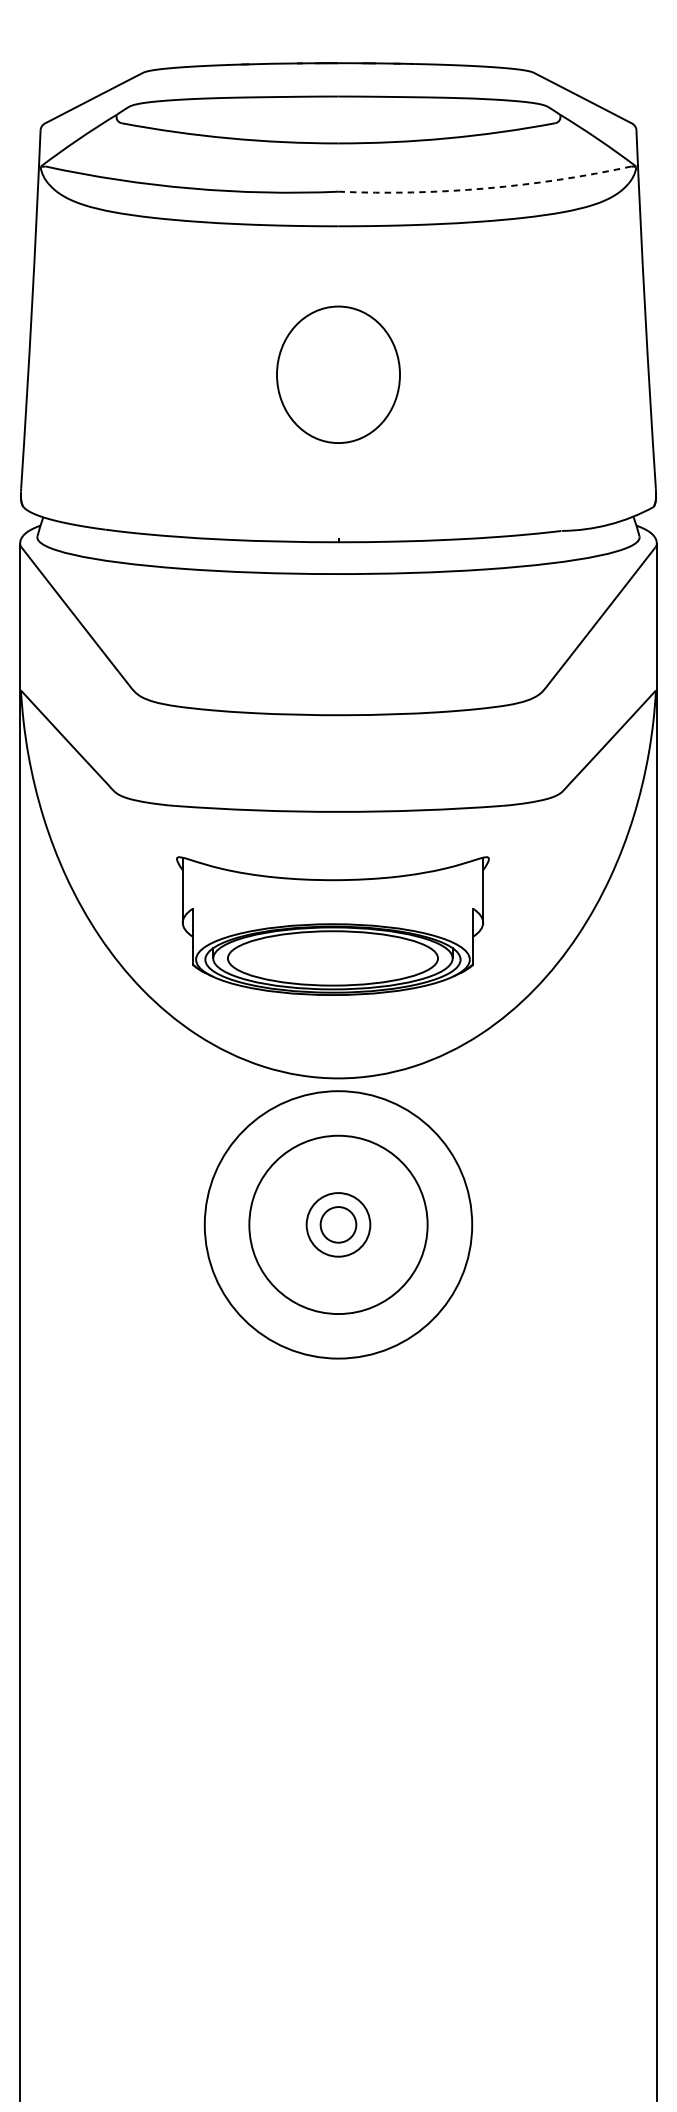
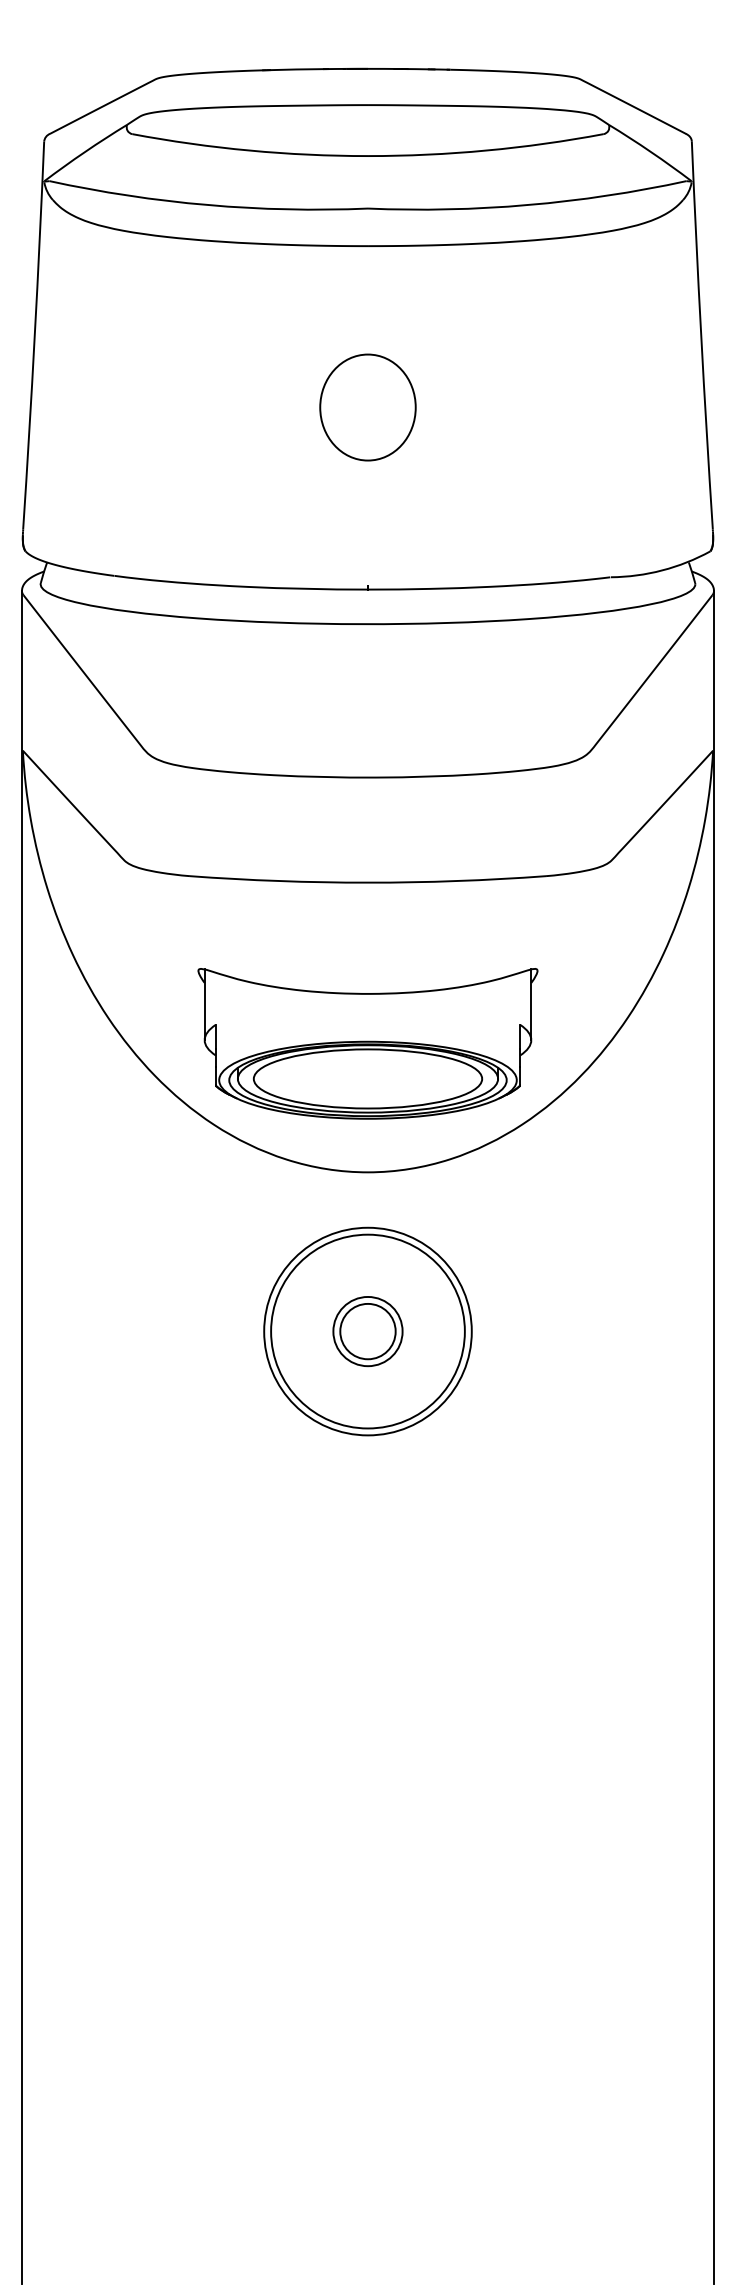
arc: (486, 188) -> (528, 205), dashed -> solid
part: (338, 374) -> (367, 407), size x0.71
part: (332, 925) -> (367, 1043), moved
circle: (338, 1224) -> (367, 1331), size x0.71
circle: (338, 1224) -> (367, 1331), size x1.43

